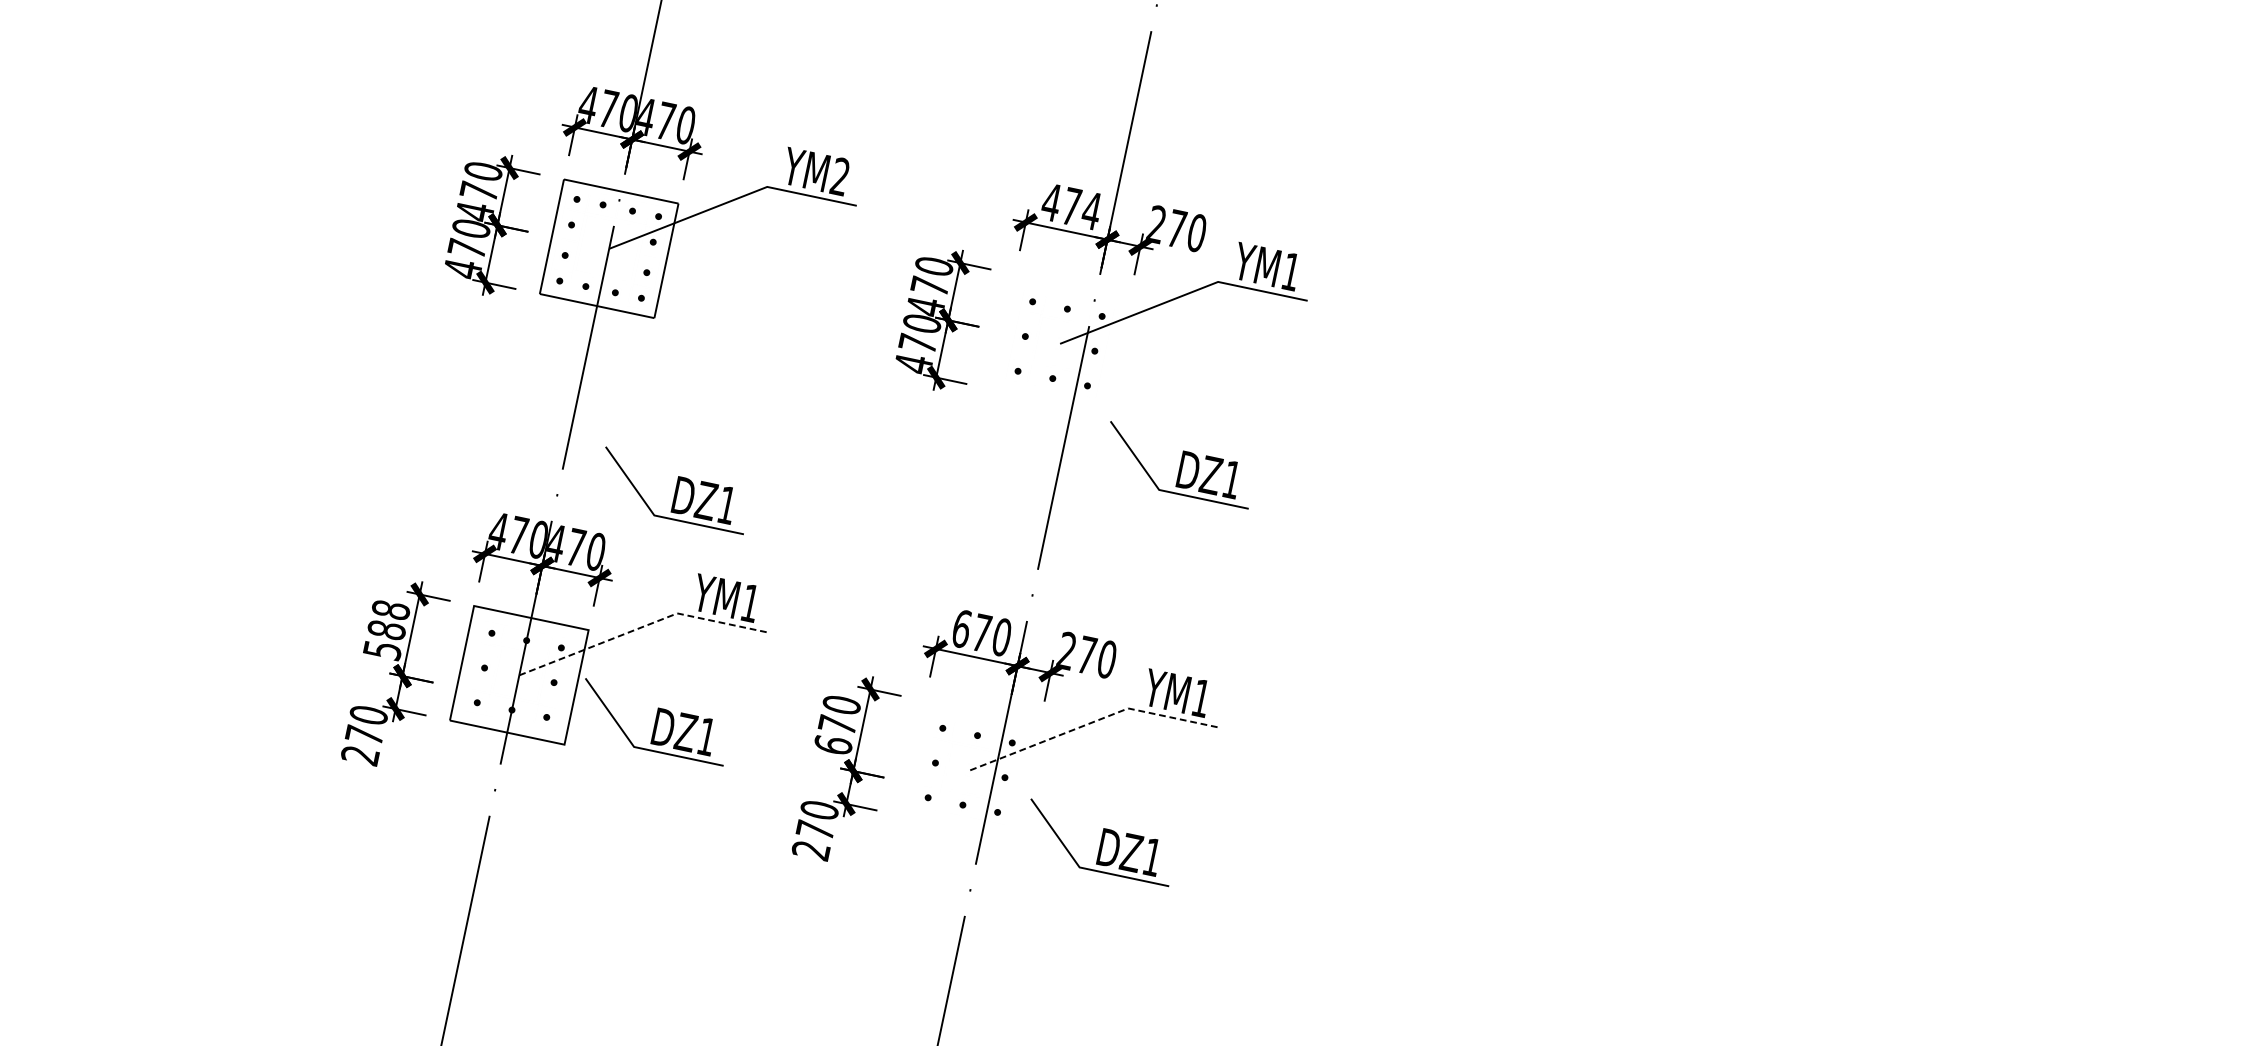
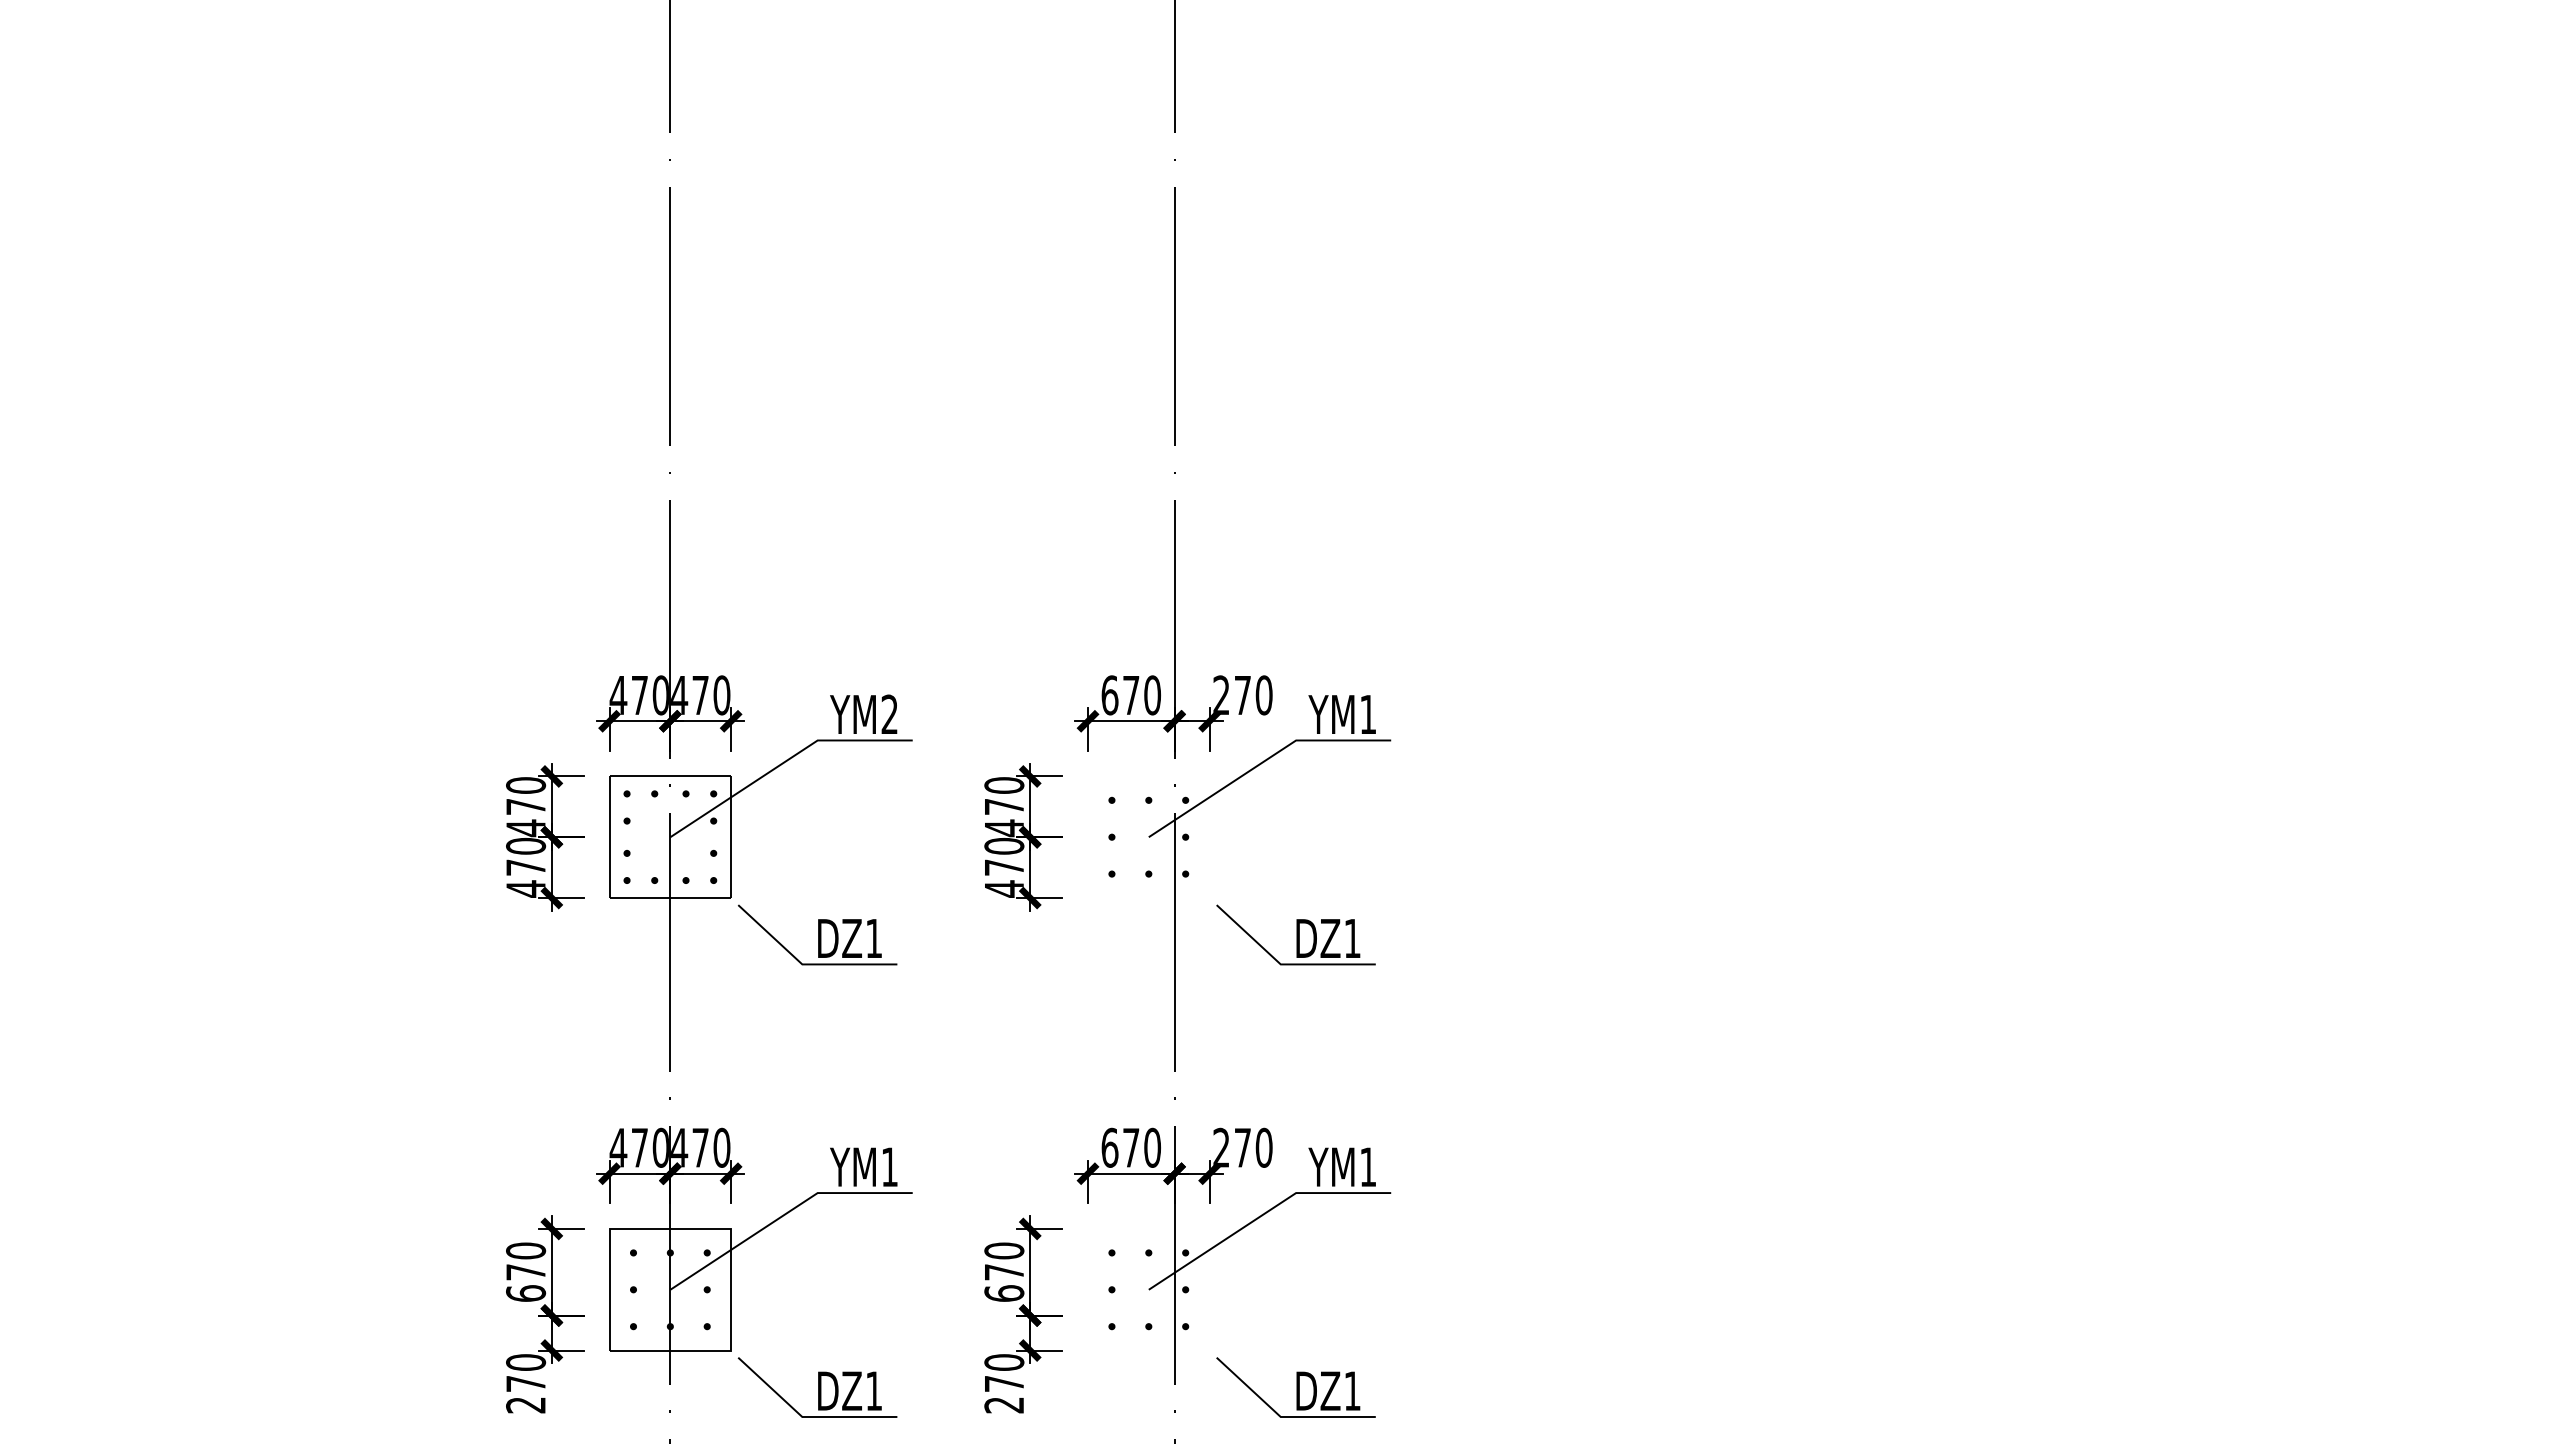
text: (1071, 206) -> (1131, 695), 474 -> 670
part: (674, 490) -> (817, 934), moved
line: (641, 627) -> (784, 1214), dashed -> solid
text: (387, 629) -> (526, 1271), 588 -> 670
line: (1092, 721) -> (1262, 1214), dashed -> solid
part: (654, 722) -> (817, 1387), moved
part: (1099, 842) -> (1295, 1387), moved

